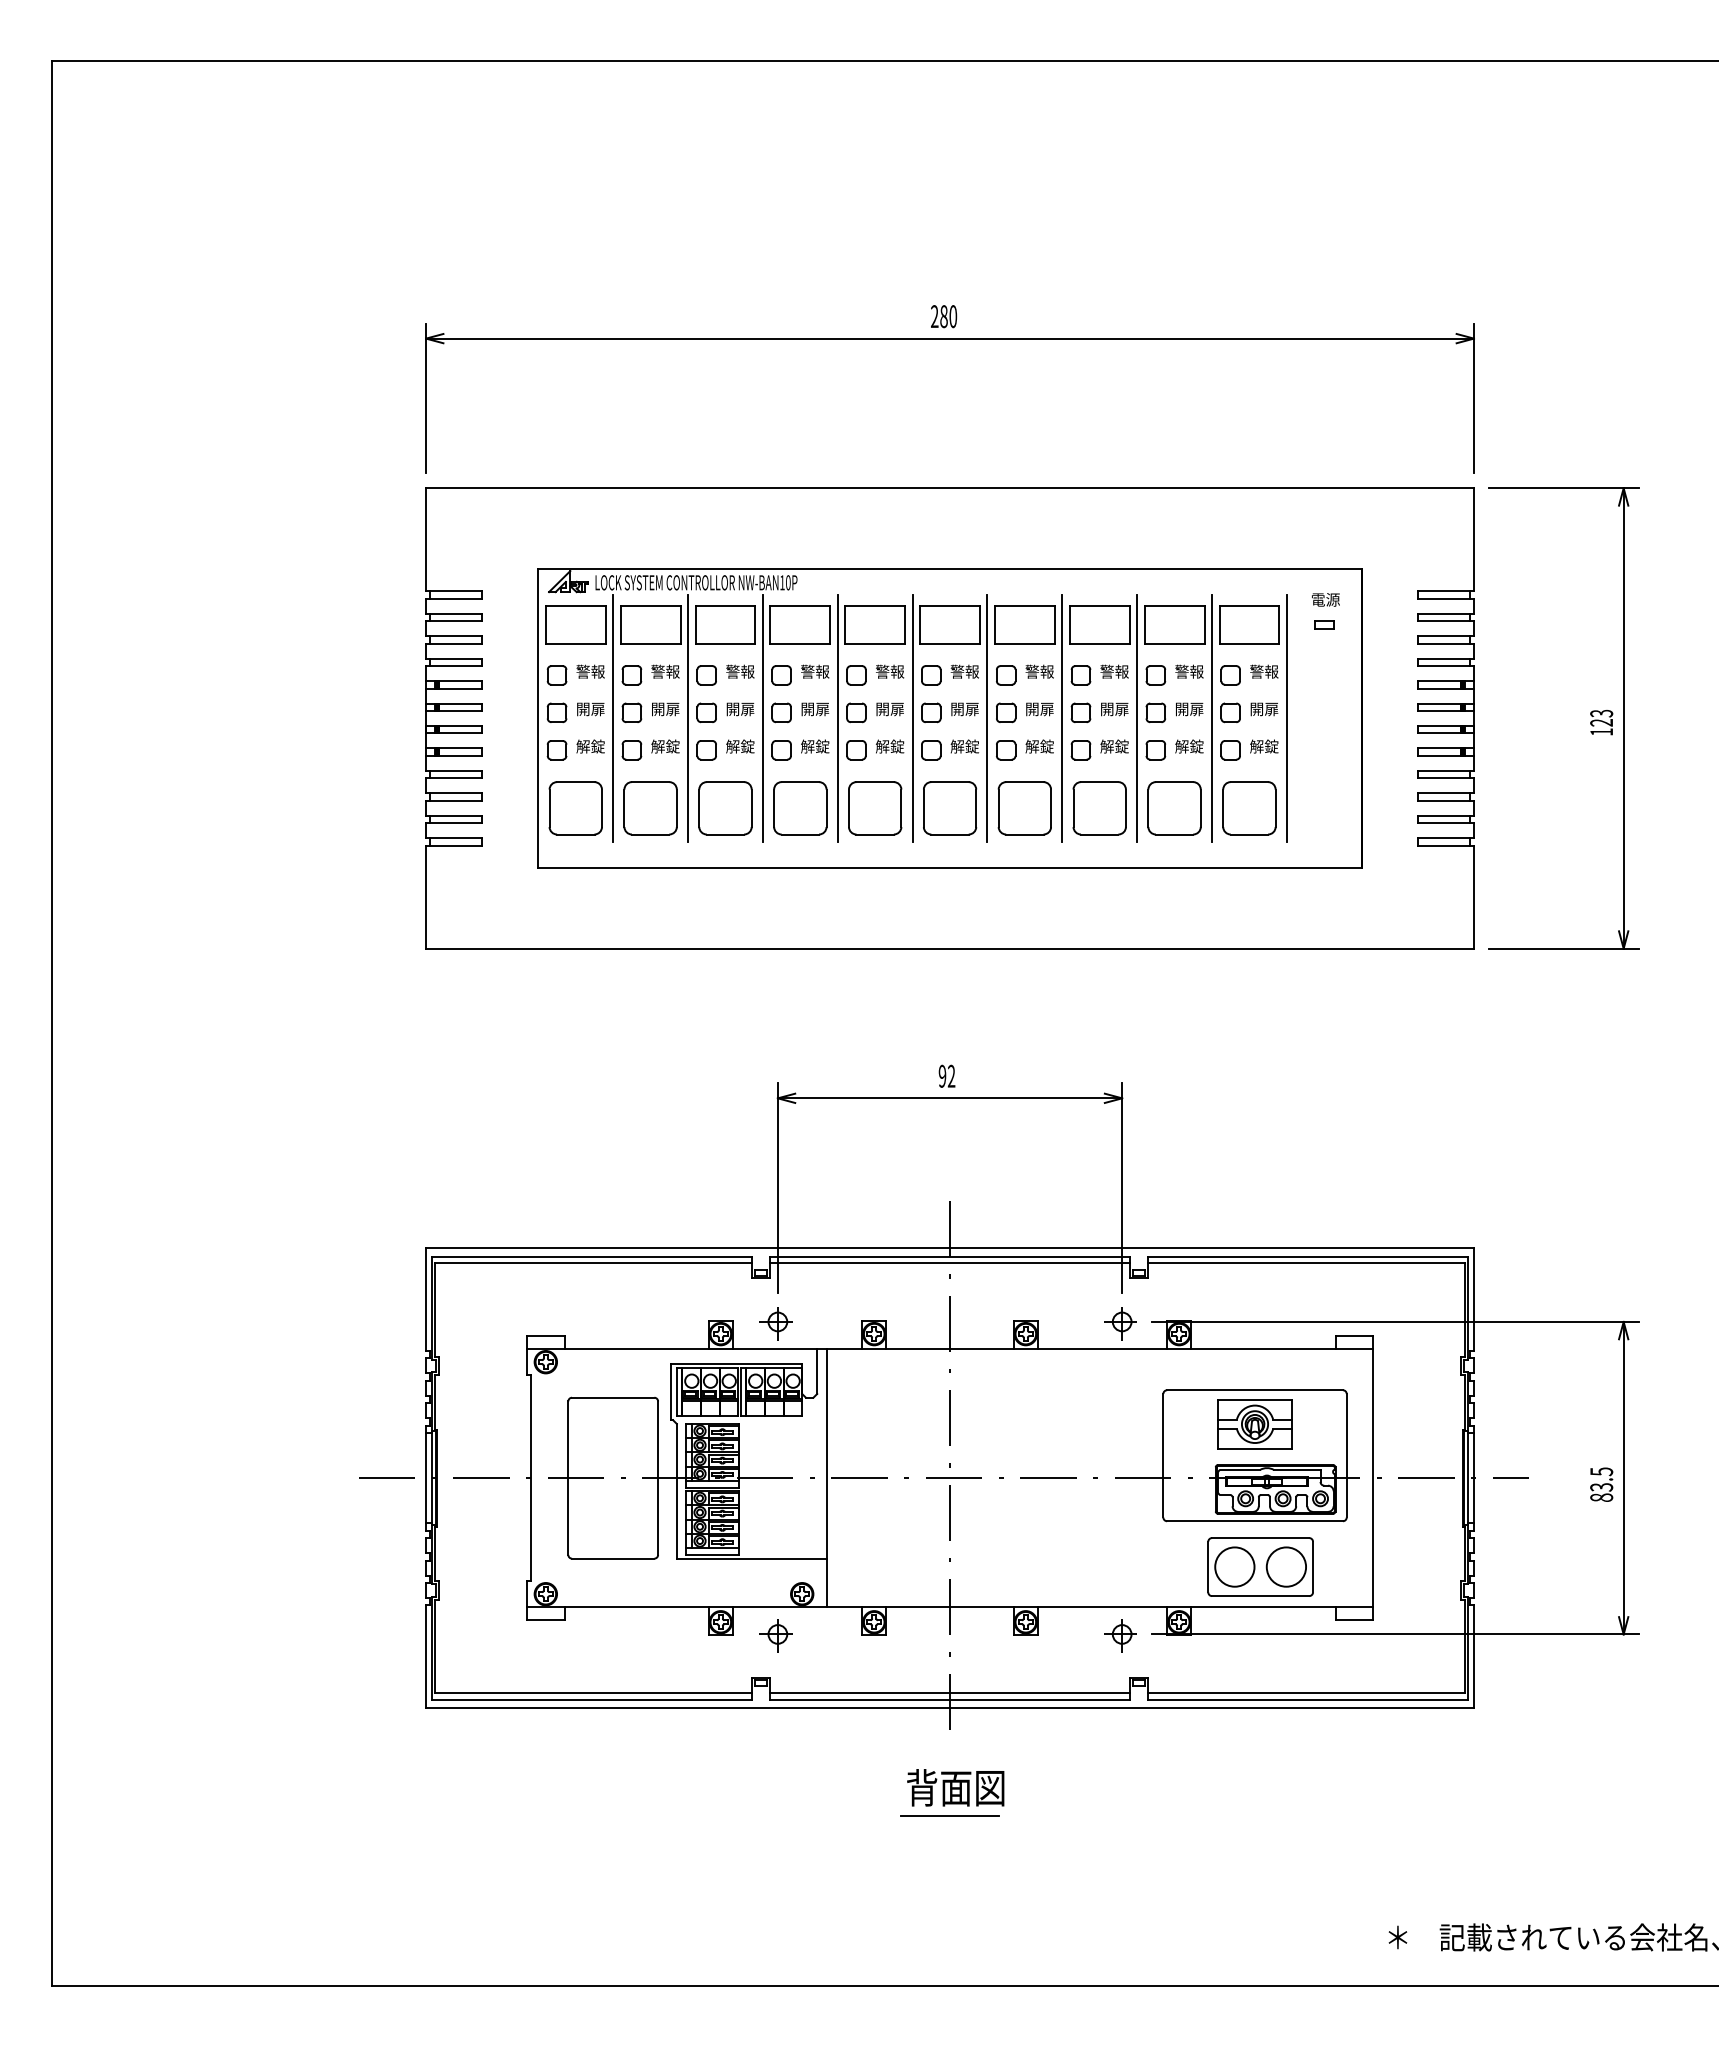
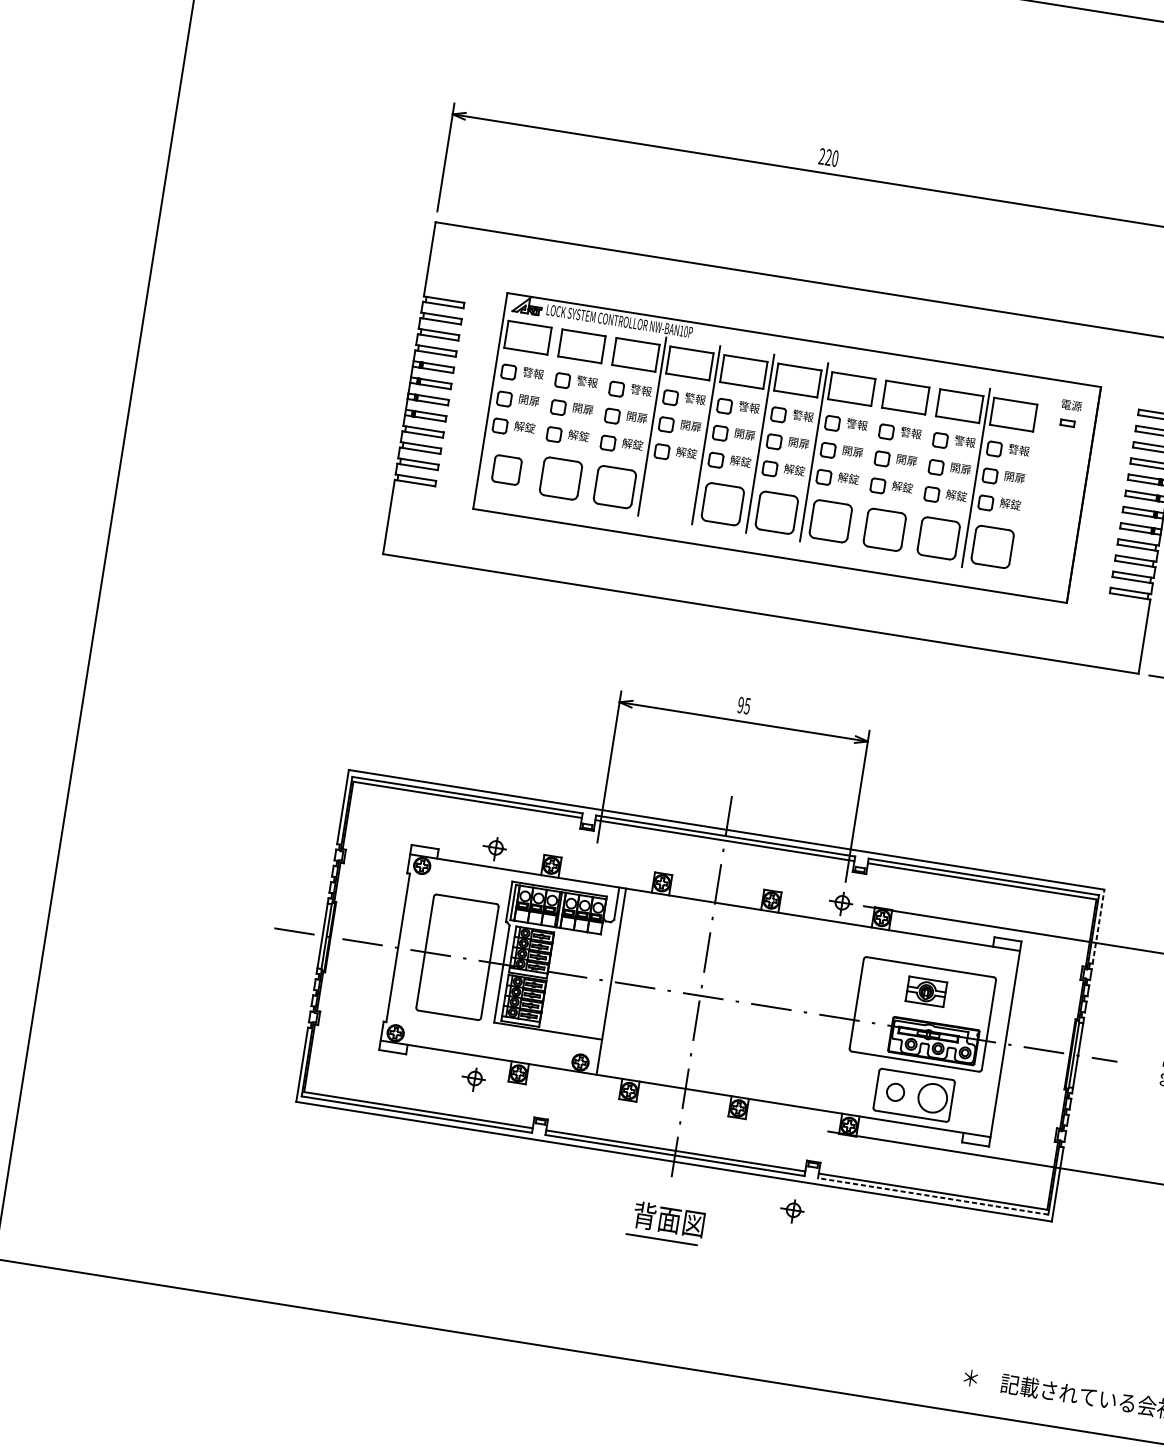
text: (943, 316) -> (828, 157), 280 -> 220
line: (613, 717) -> (544, 408), removed
line: (688, 717) -> (598, 417), removed
line: (1062, 717) -> (868, 460), removed
line: (1137, 717) -> (922, 468), removed
line: (1286, 717) -> (1029, 485), removed
part: (575, 808) -> (506, 470), size x0.7
part: (800, 808) -> (669, 495), removed
text: (951, 1075) -> (747, 705), 92 -> 95
line: (1473, 1299) -> (1098, 926), solid -> dashed
part: (775, 1323) -> (494, 848), moved
part: (1254, 1424) -> (926, 991), size x0.7
circle: (1234, 1566) -> (895, 1091), size x0.6
part: (775, 1635) -> (473, 1079), moved
part: (1120, 1635) -> (792, 1210), moved
line: (1308, 1699) -> (933, 1196), solid -> dashed

